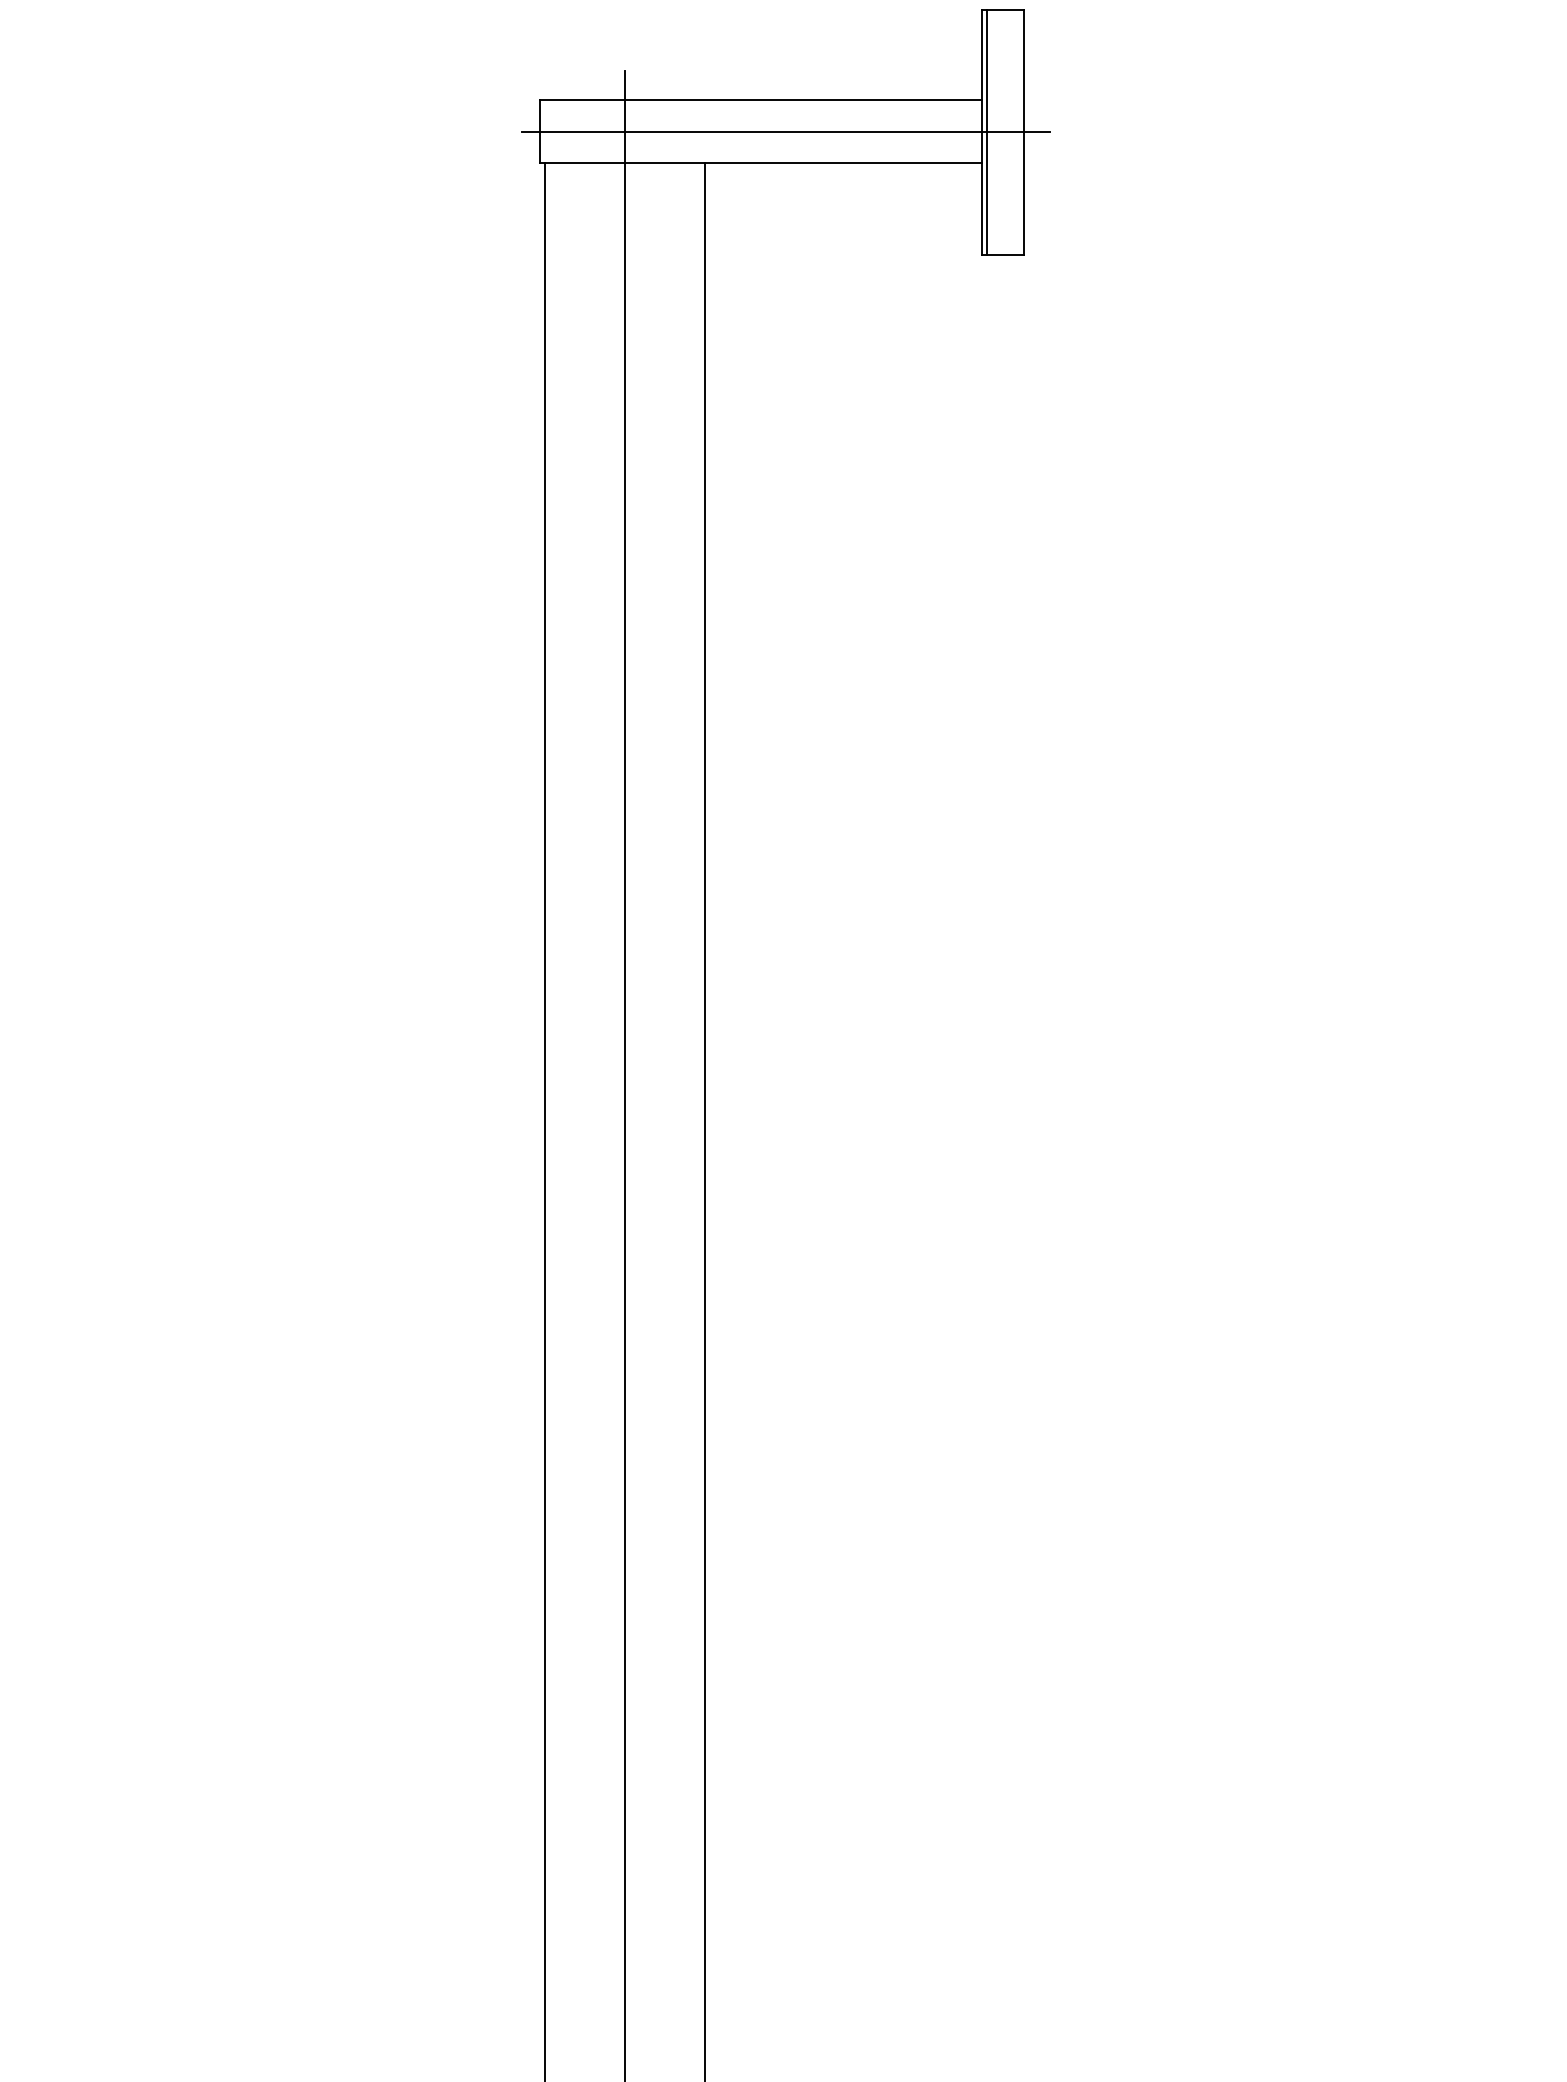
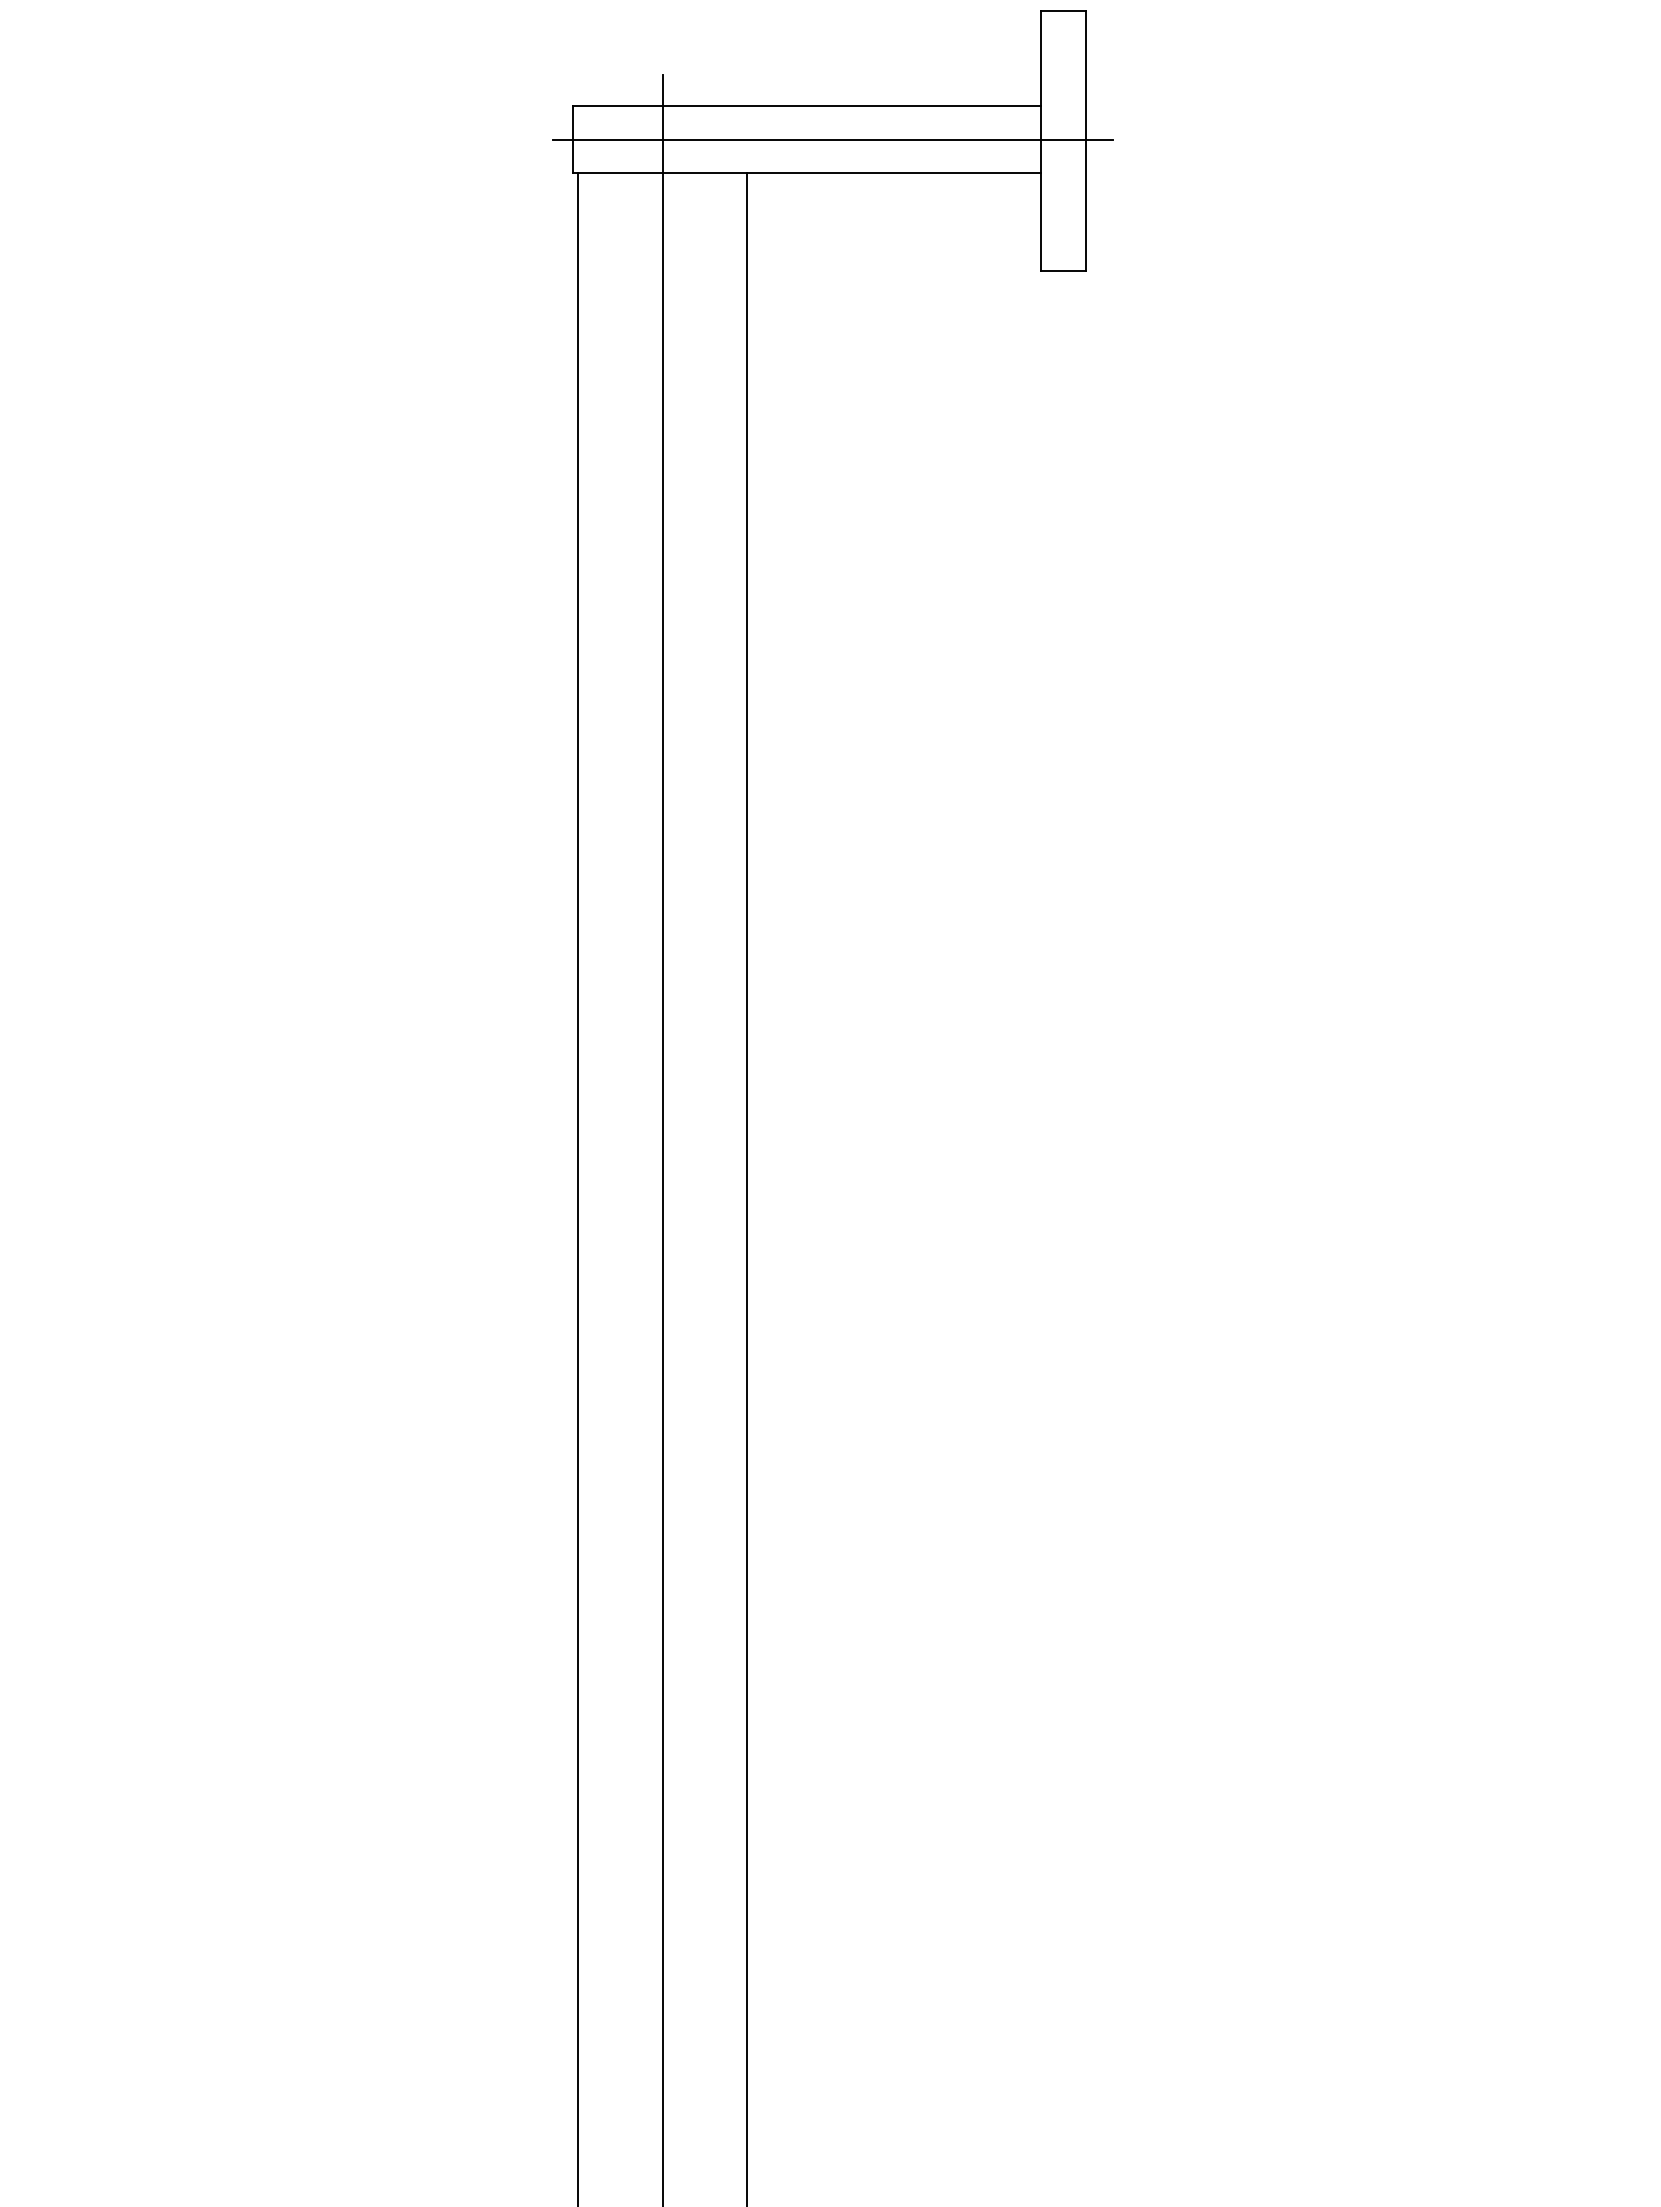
line: (987, 132) -> (1046, 140), removed

